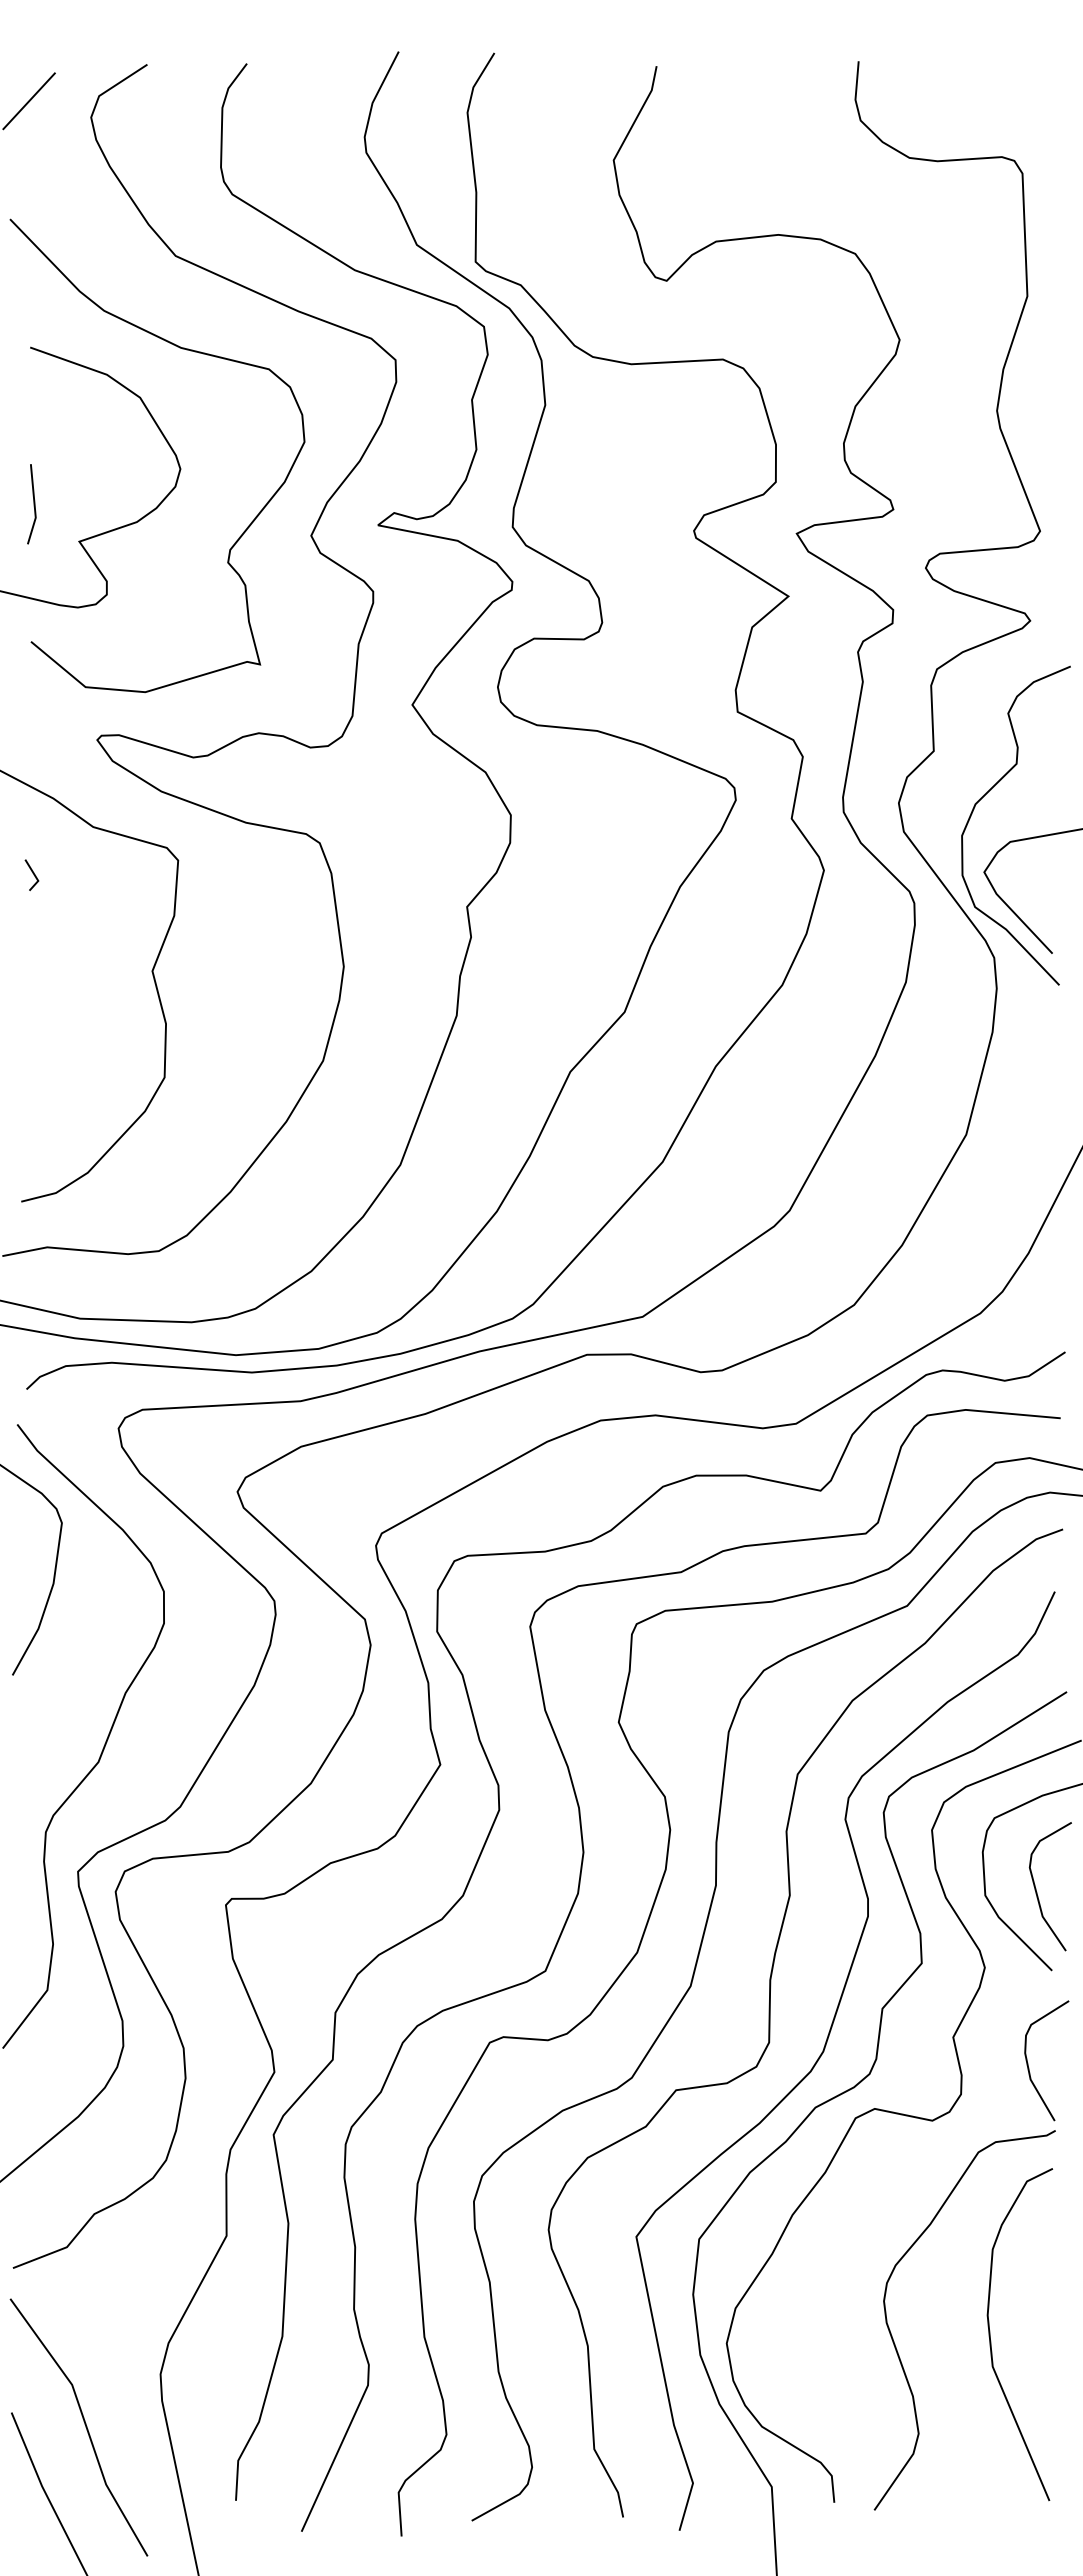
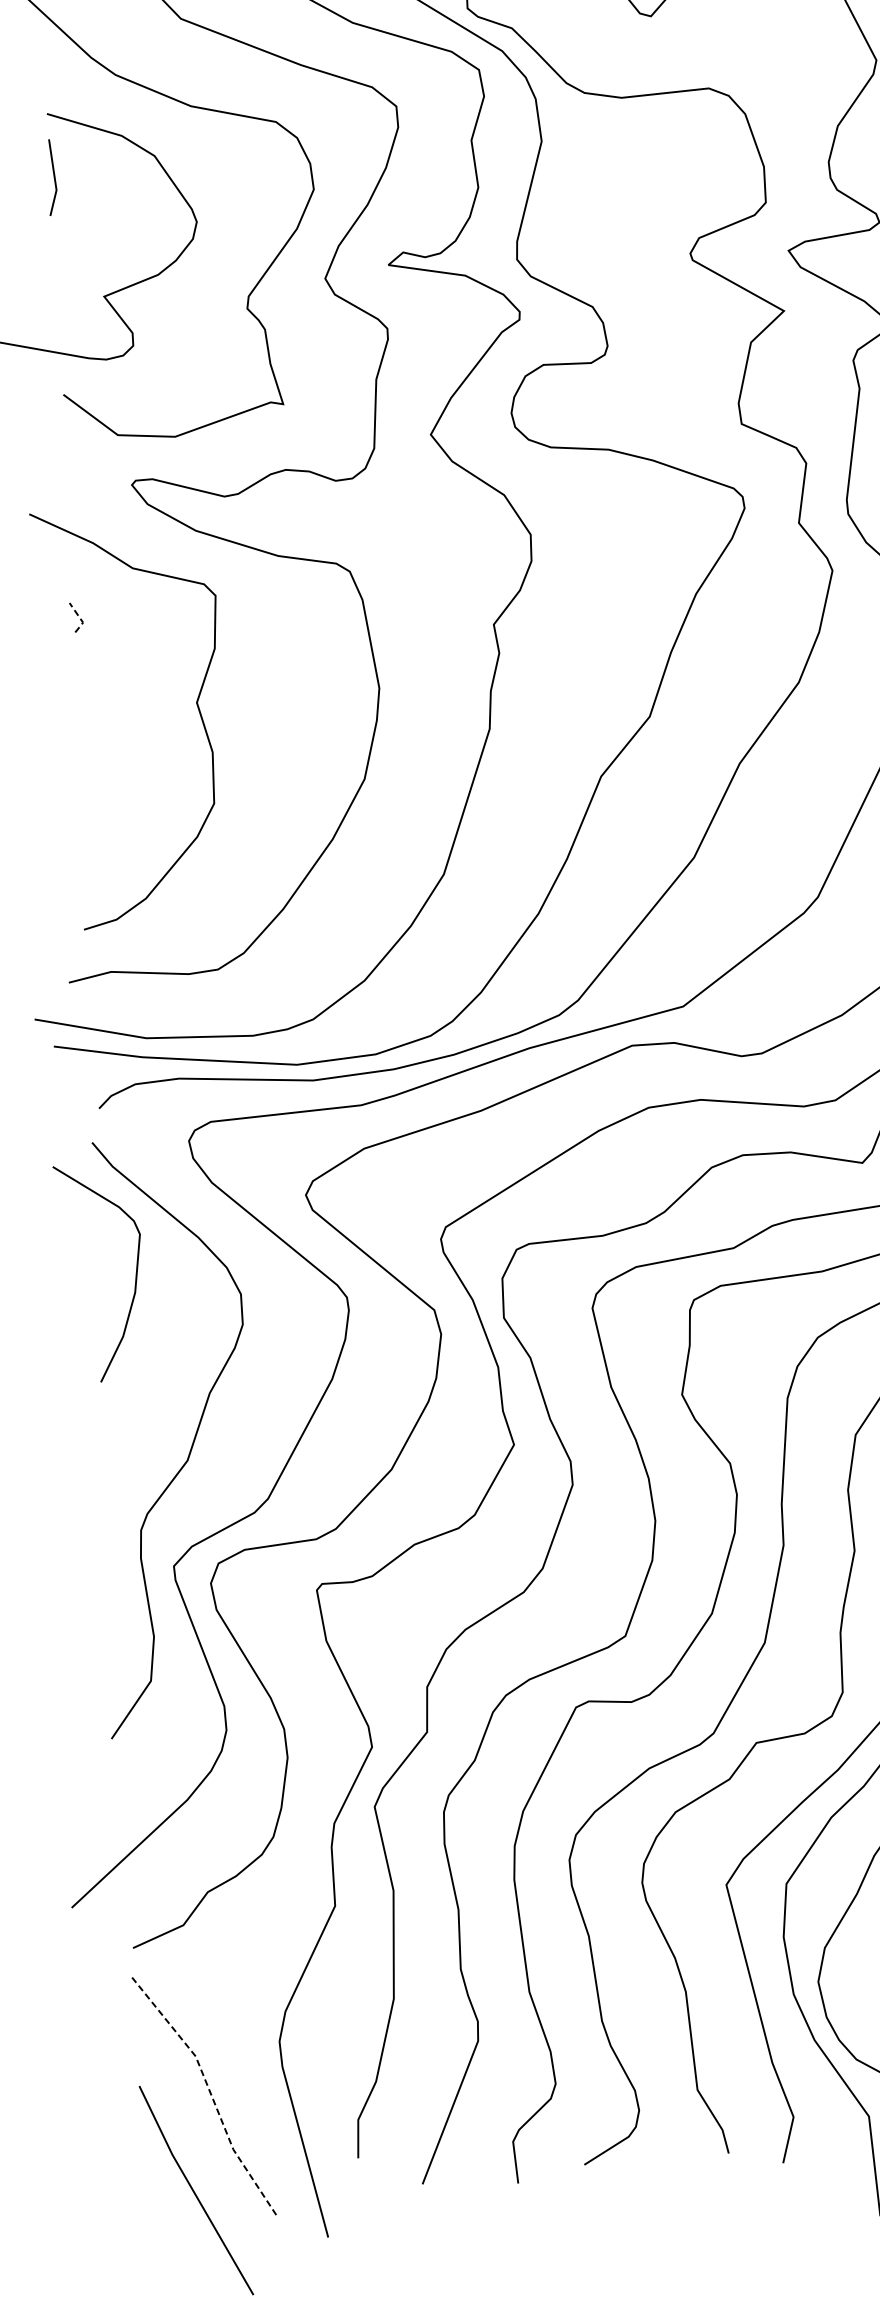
line: (33, 504) -> (53, 177), moved
line: (35, 876) -> (80, 618), solid -> dashed
line: (85, 2424) -> (210, 2093), solid -> dashed

